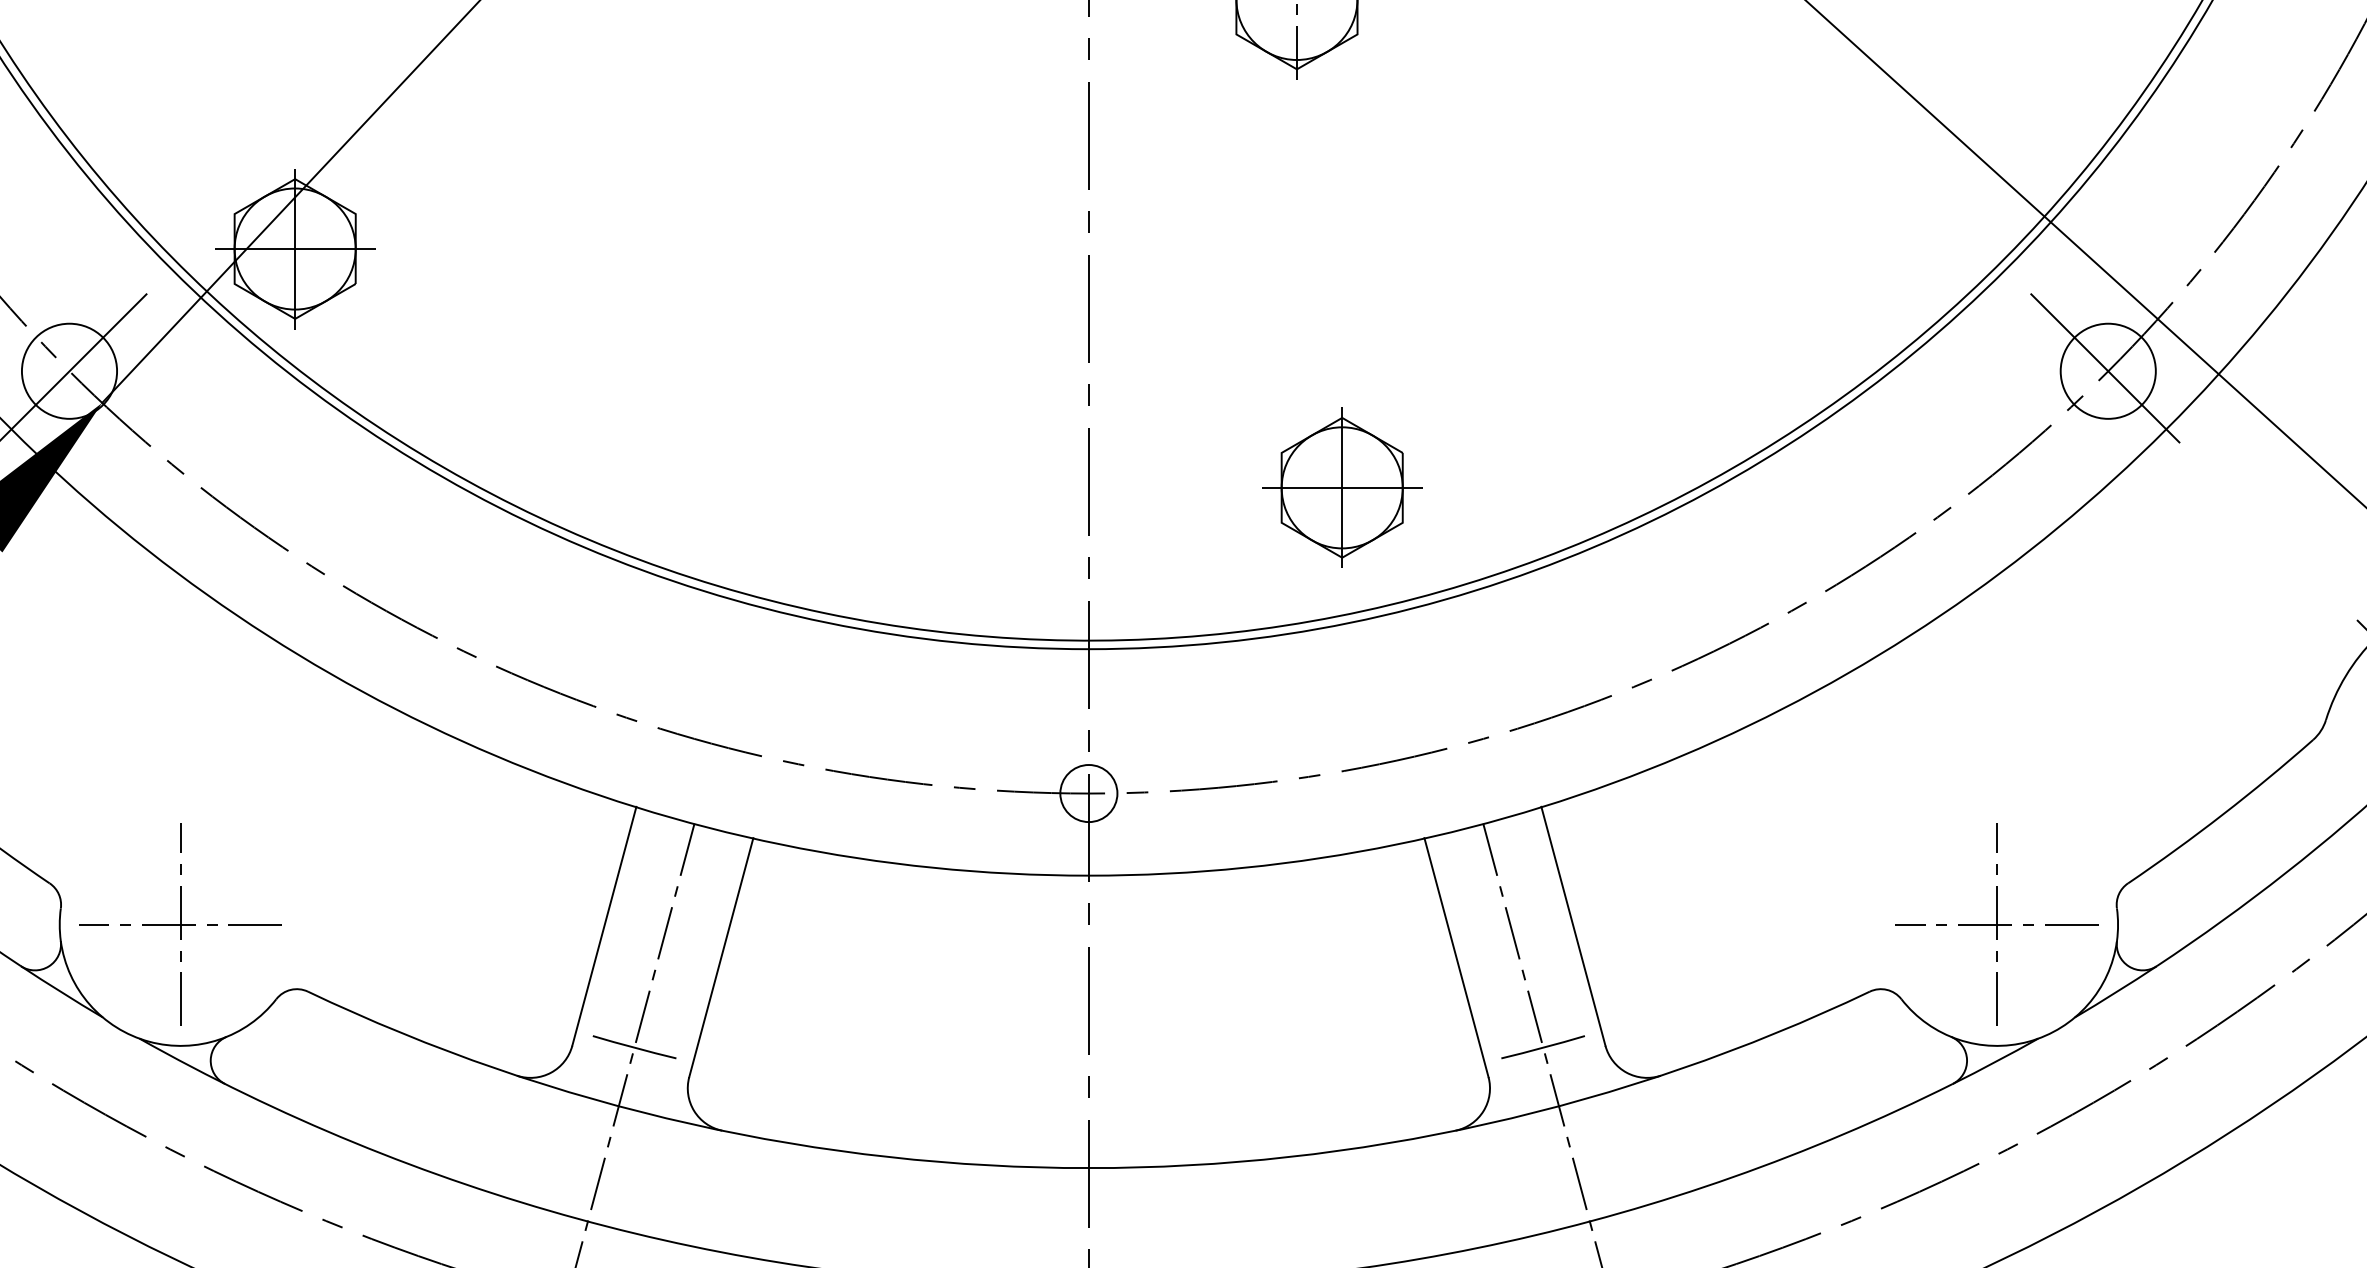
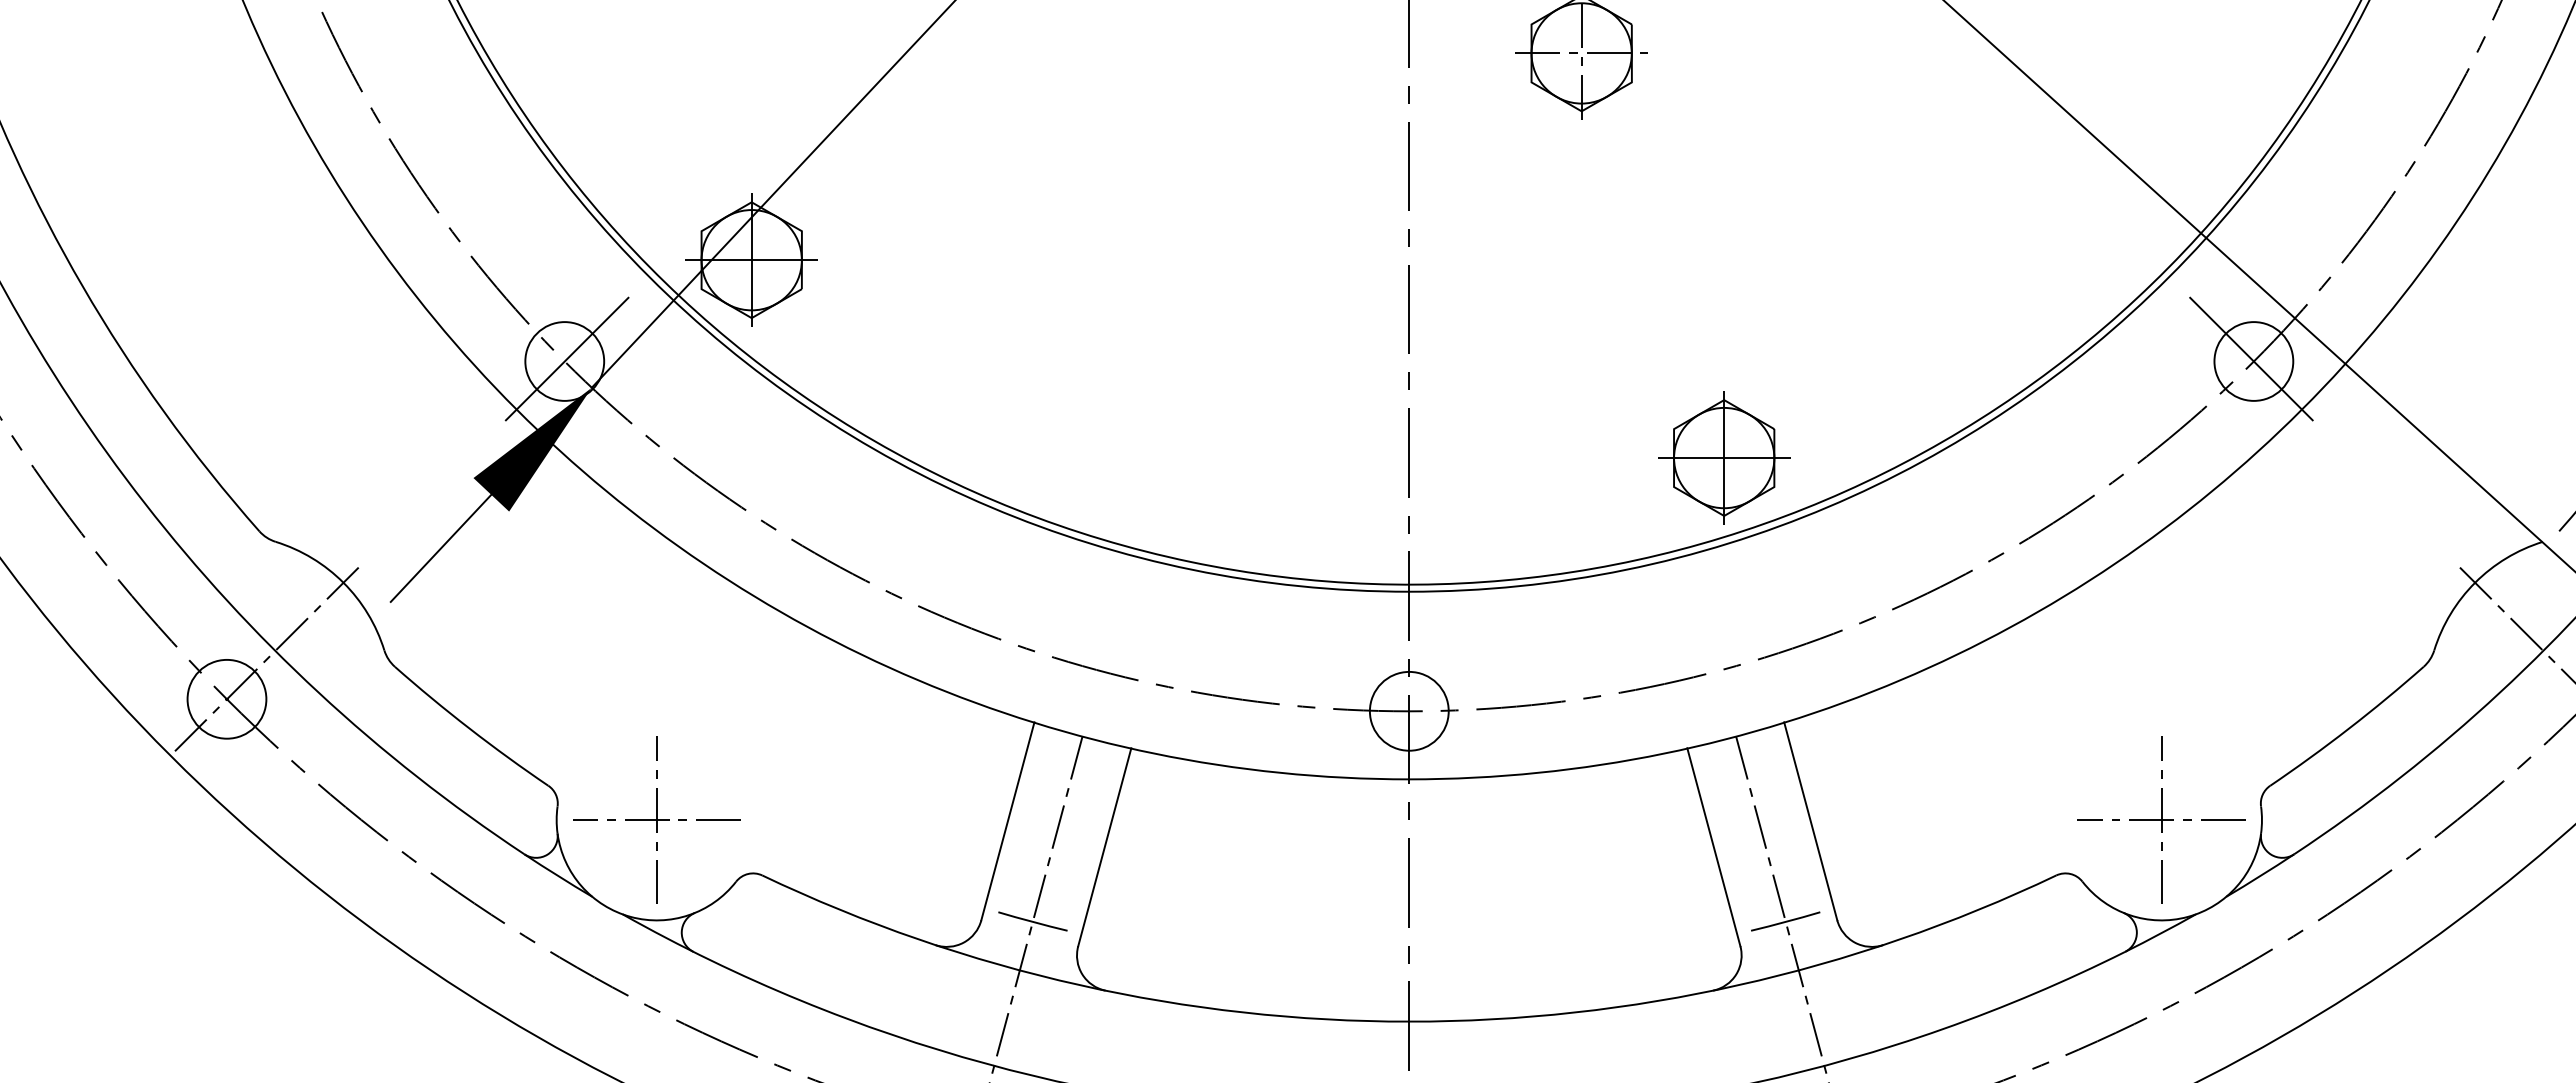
part: (1342, 487) -> (1724, 457), moved
circle: (1087, 792) -> (1408, 710), size x1.67

